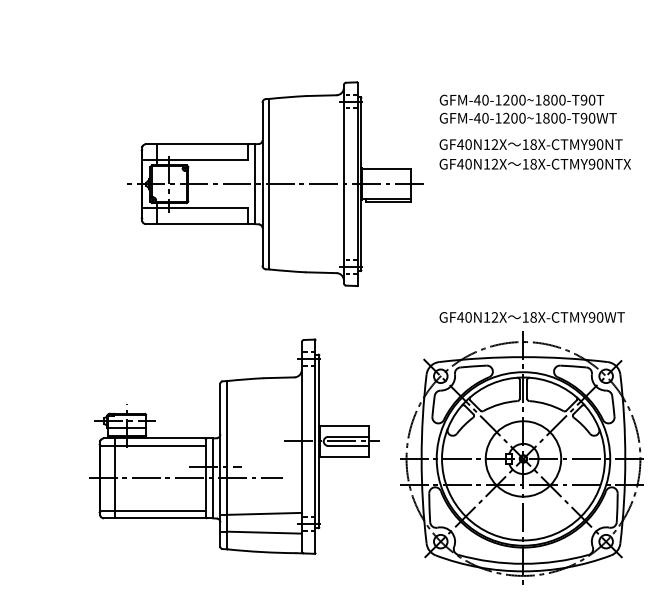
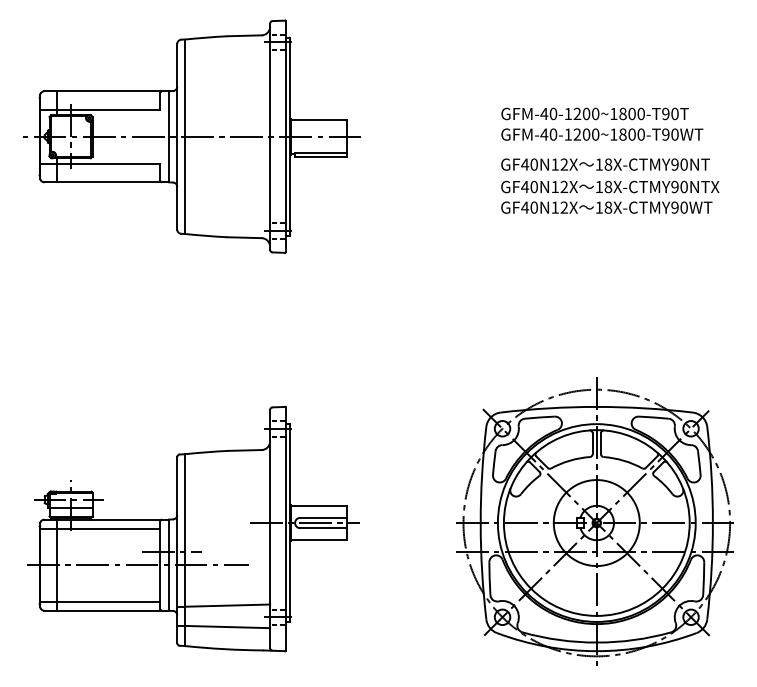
part: (274, 183) -> (191, 136), moved
text: (531, 317) -> (606, 207), moved
part: (234, 446) -> (193, 528), moved

